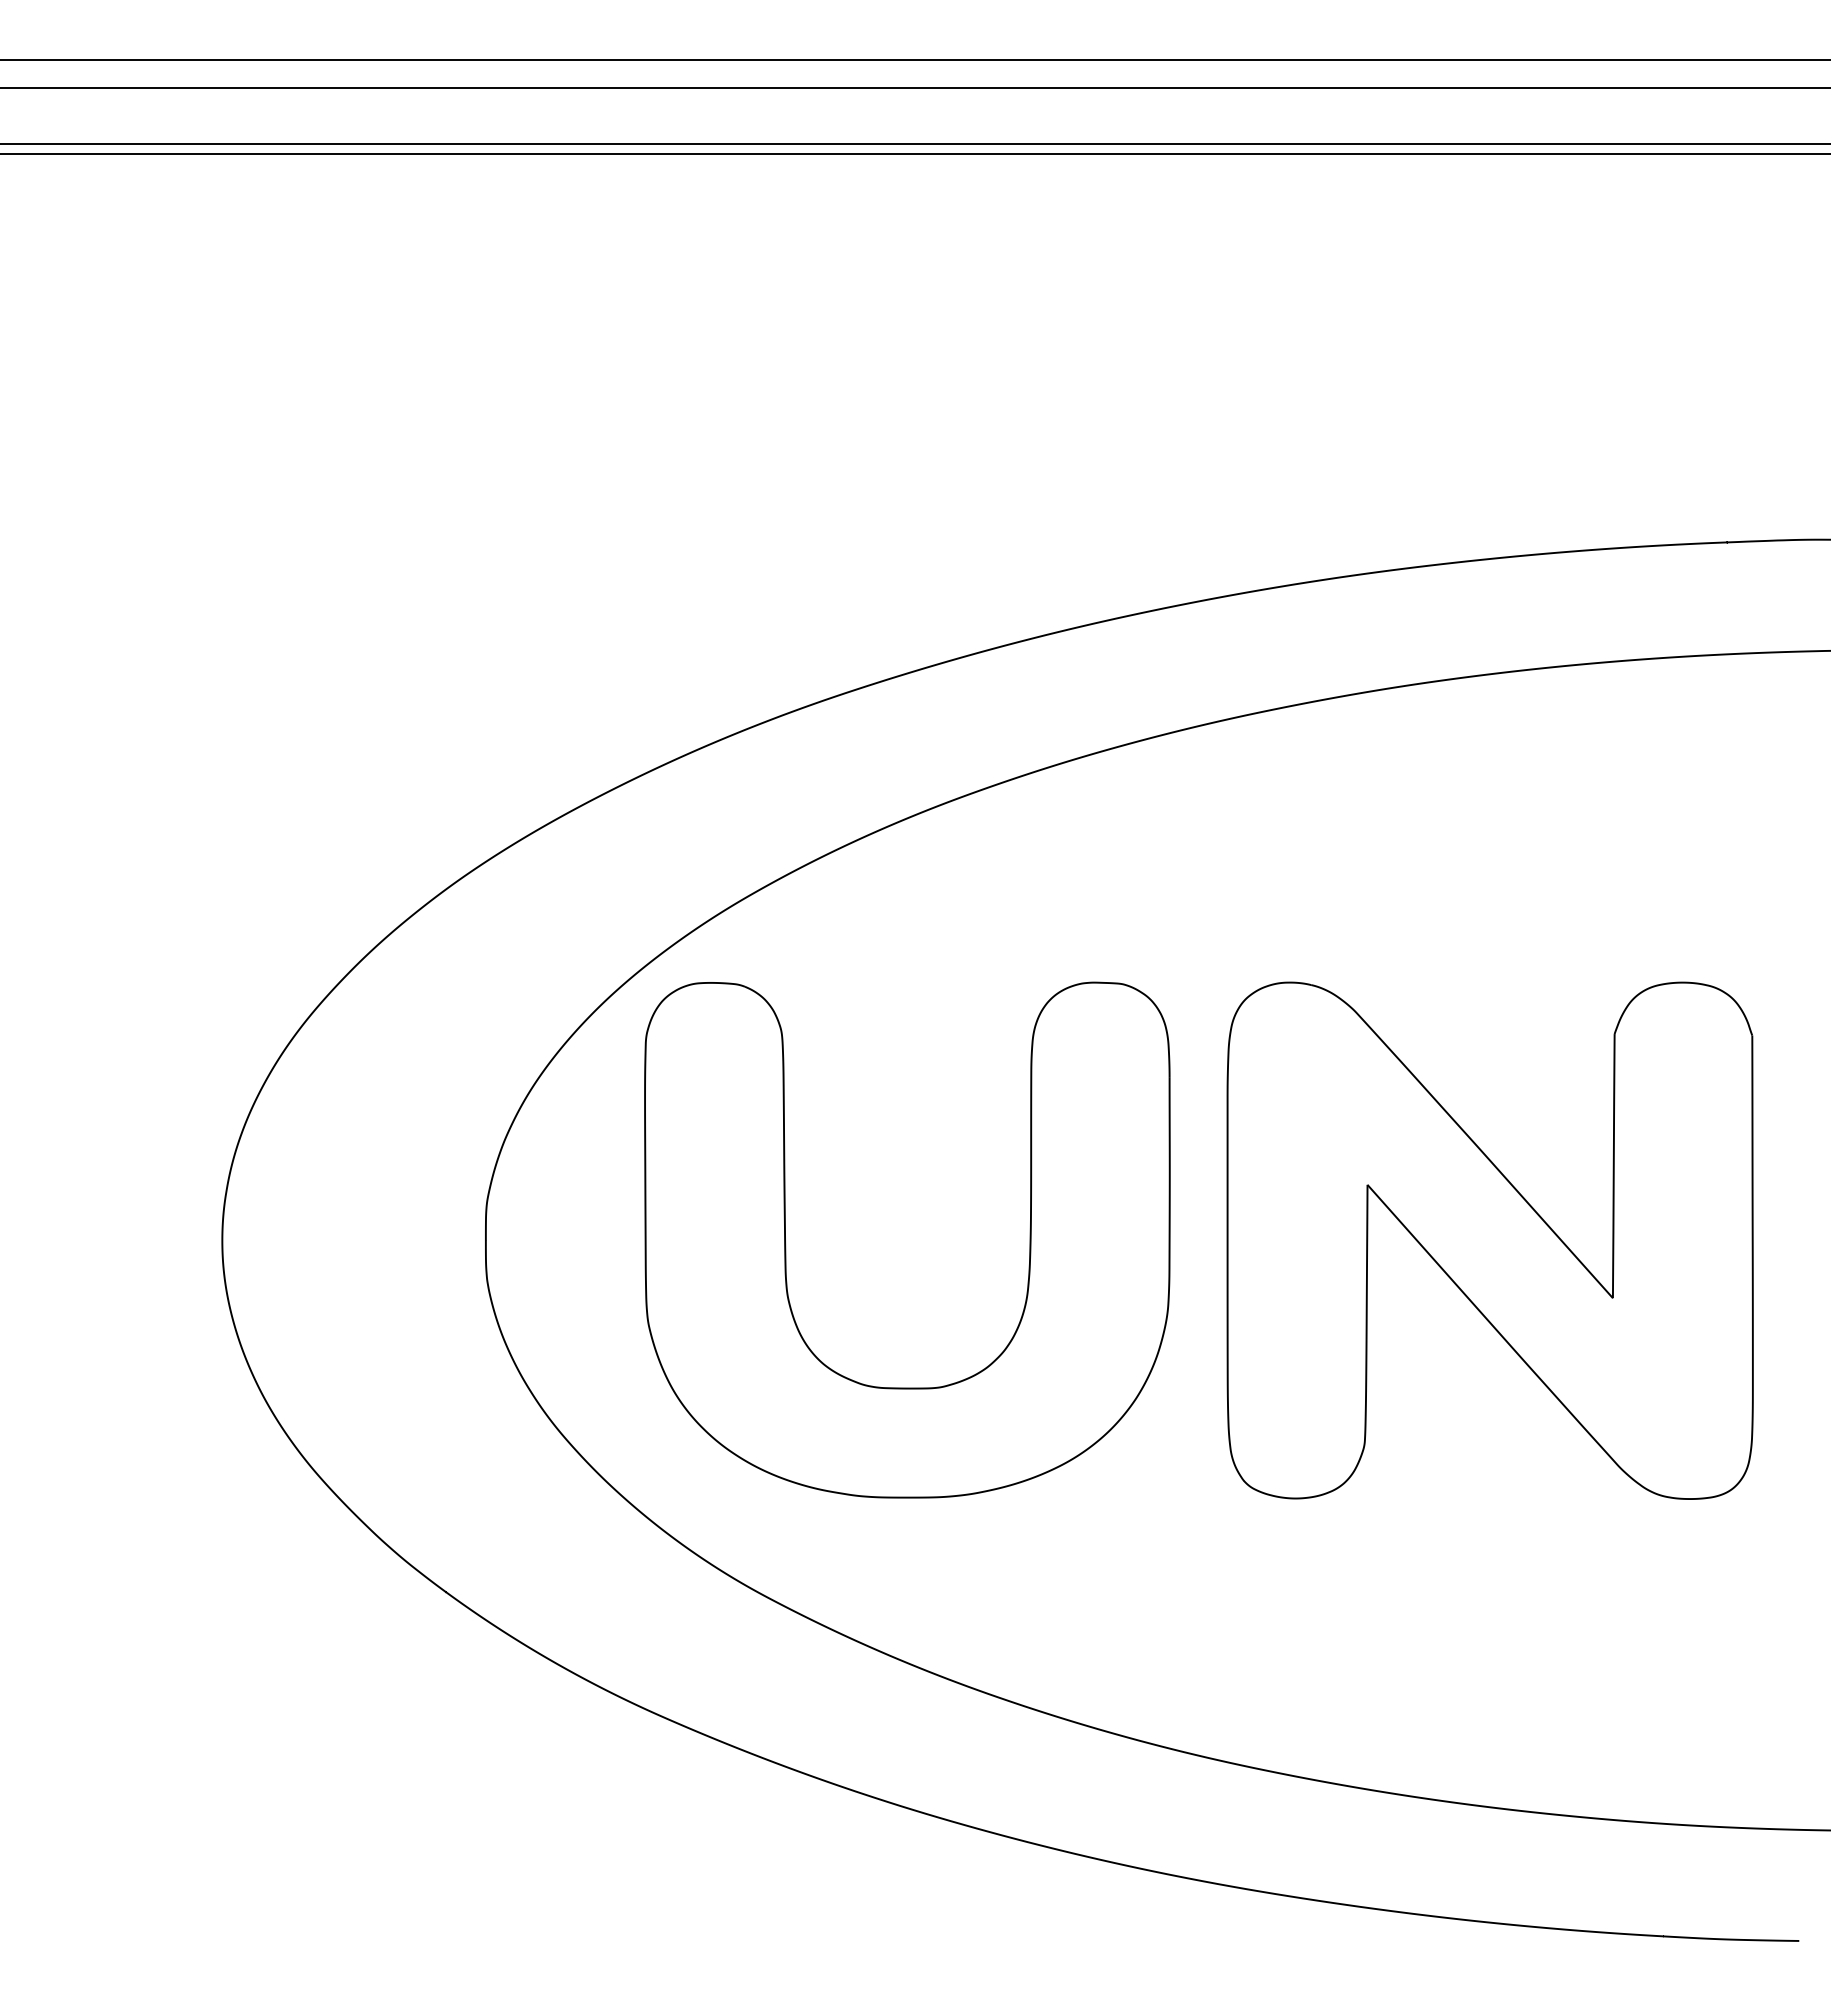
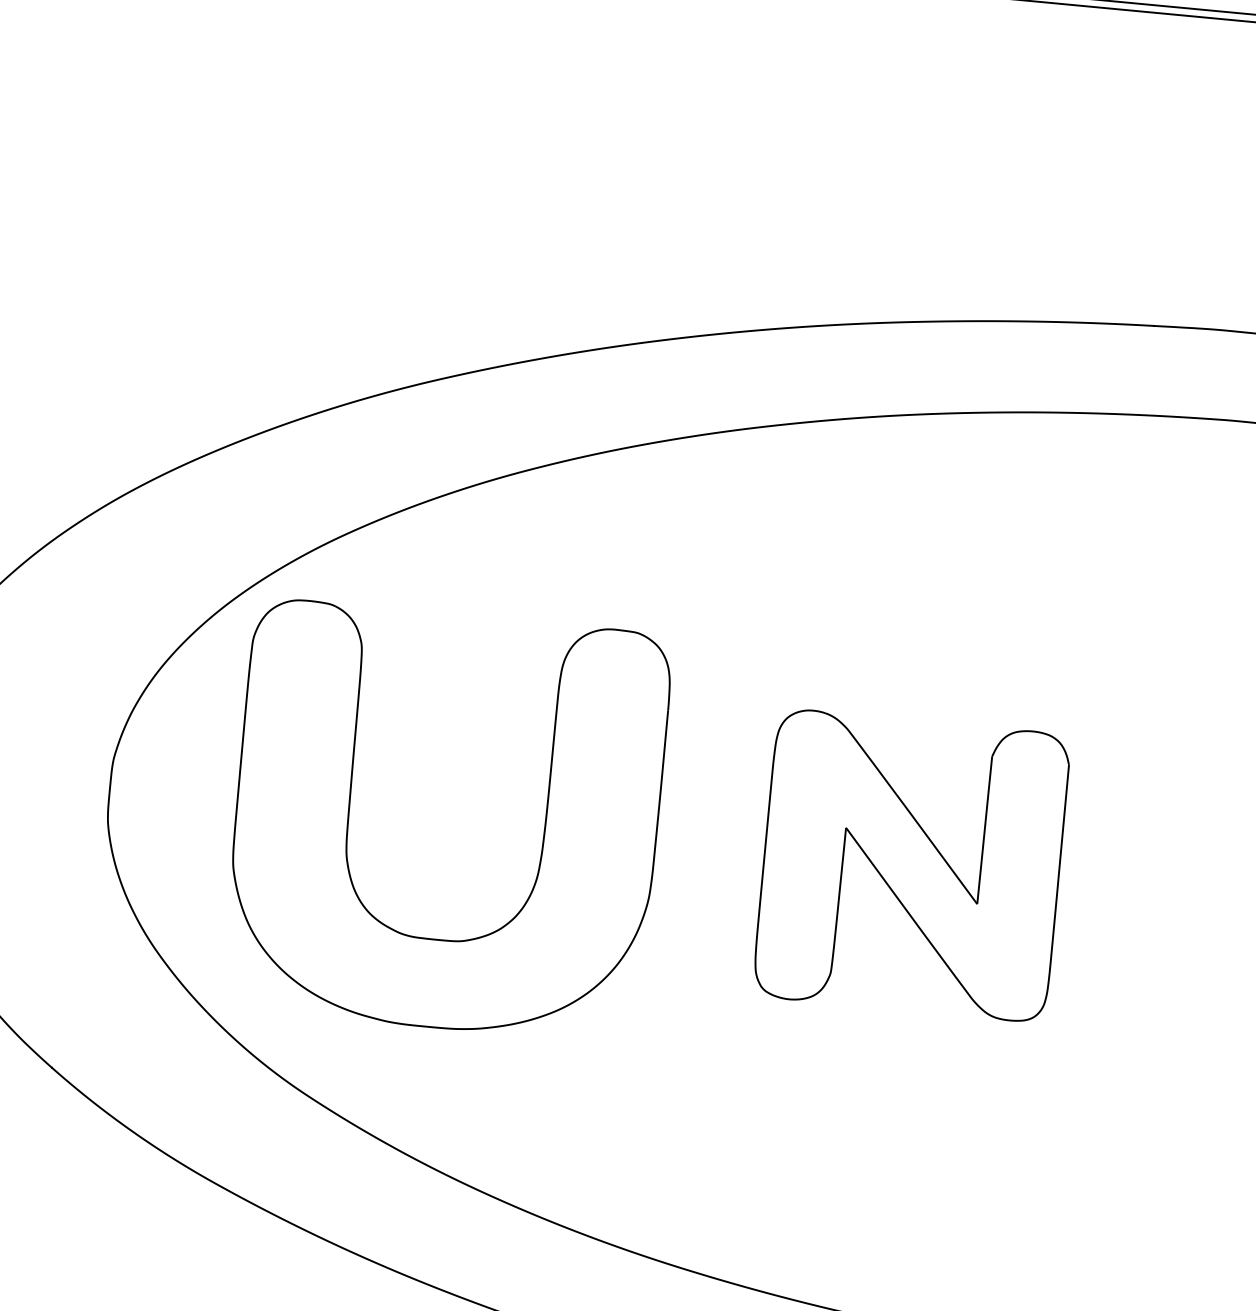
part: (1489, 1240) -> (911, 865), size x0.7

